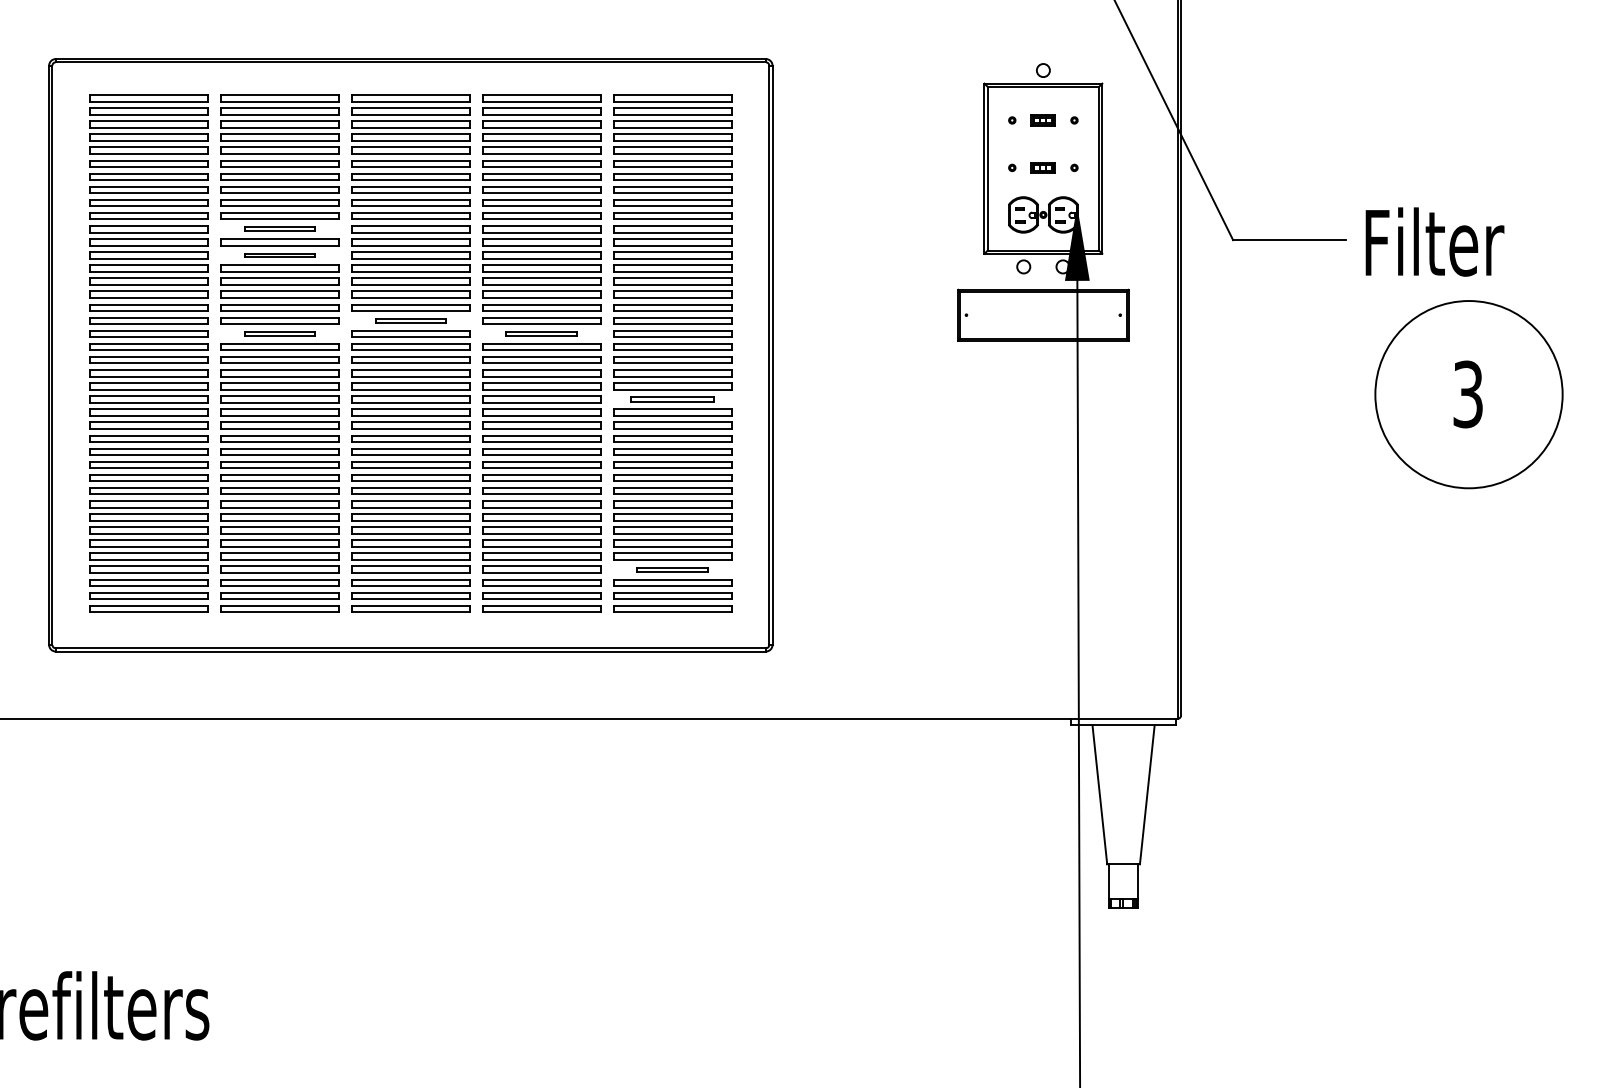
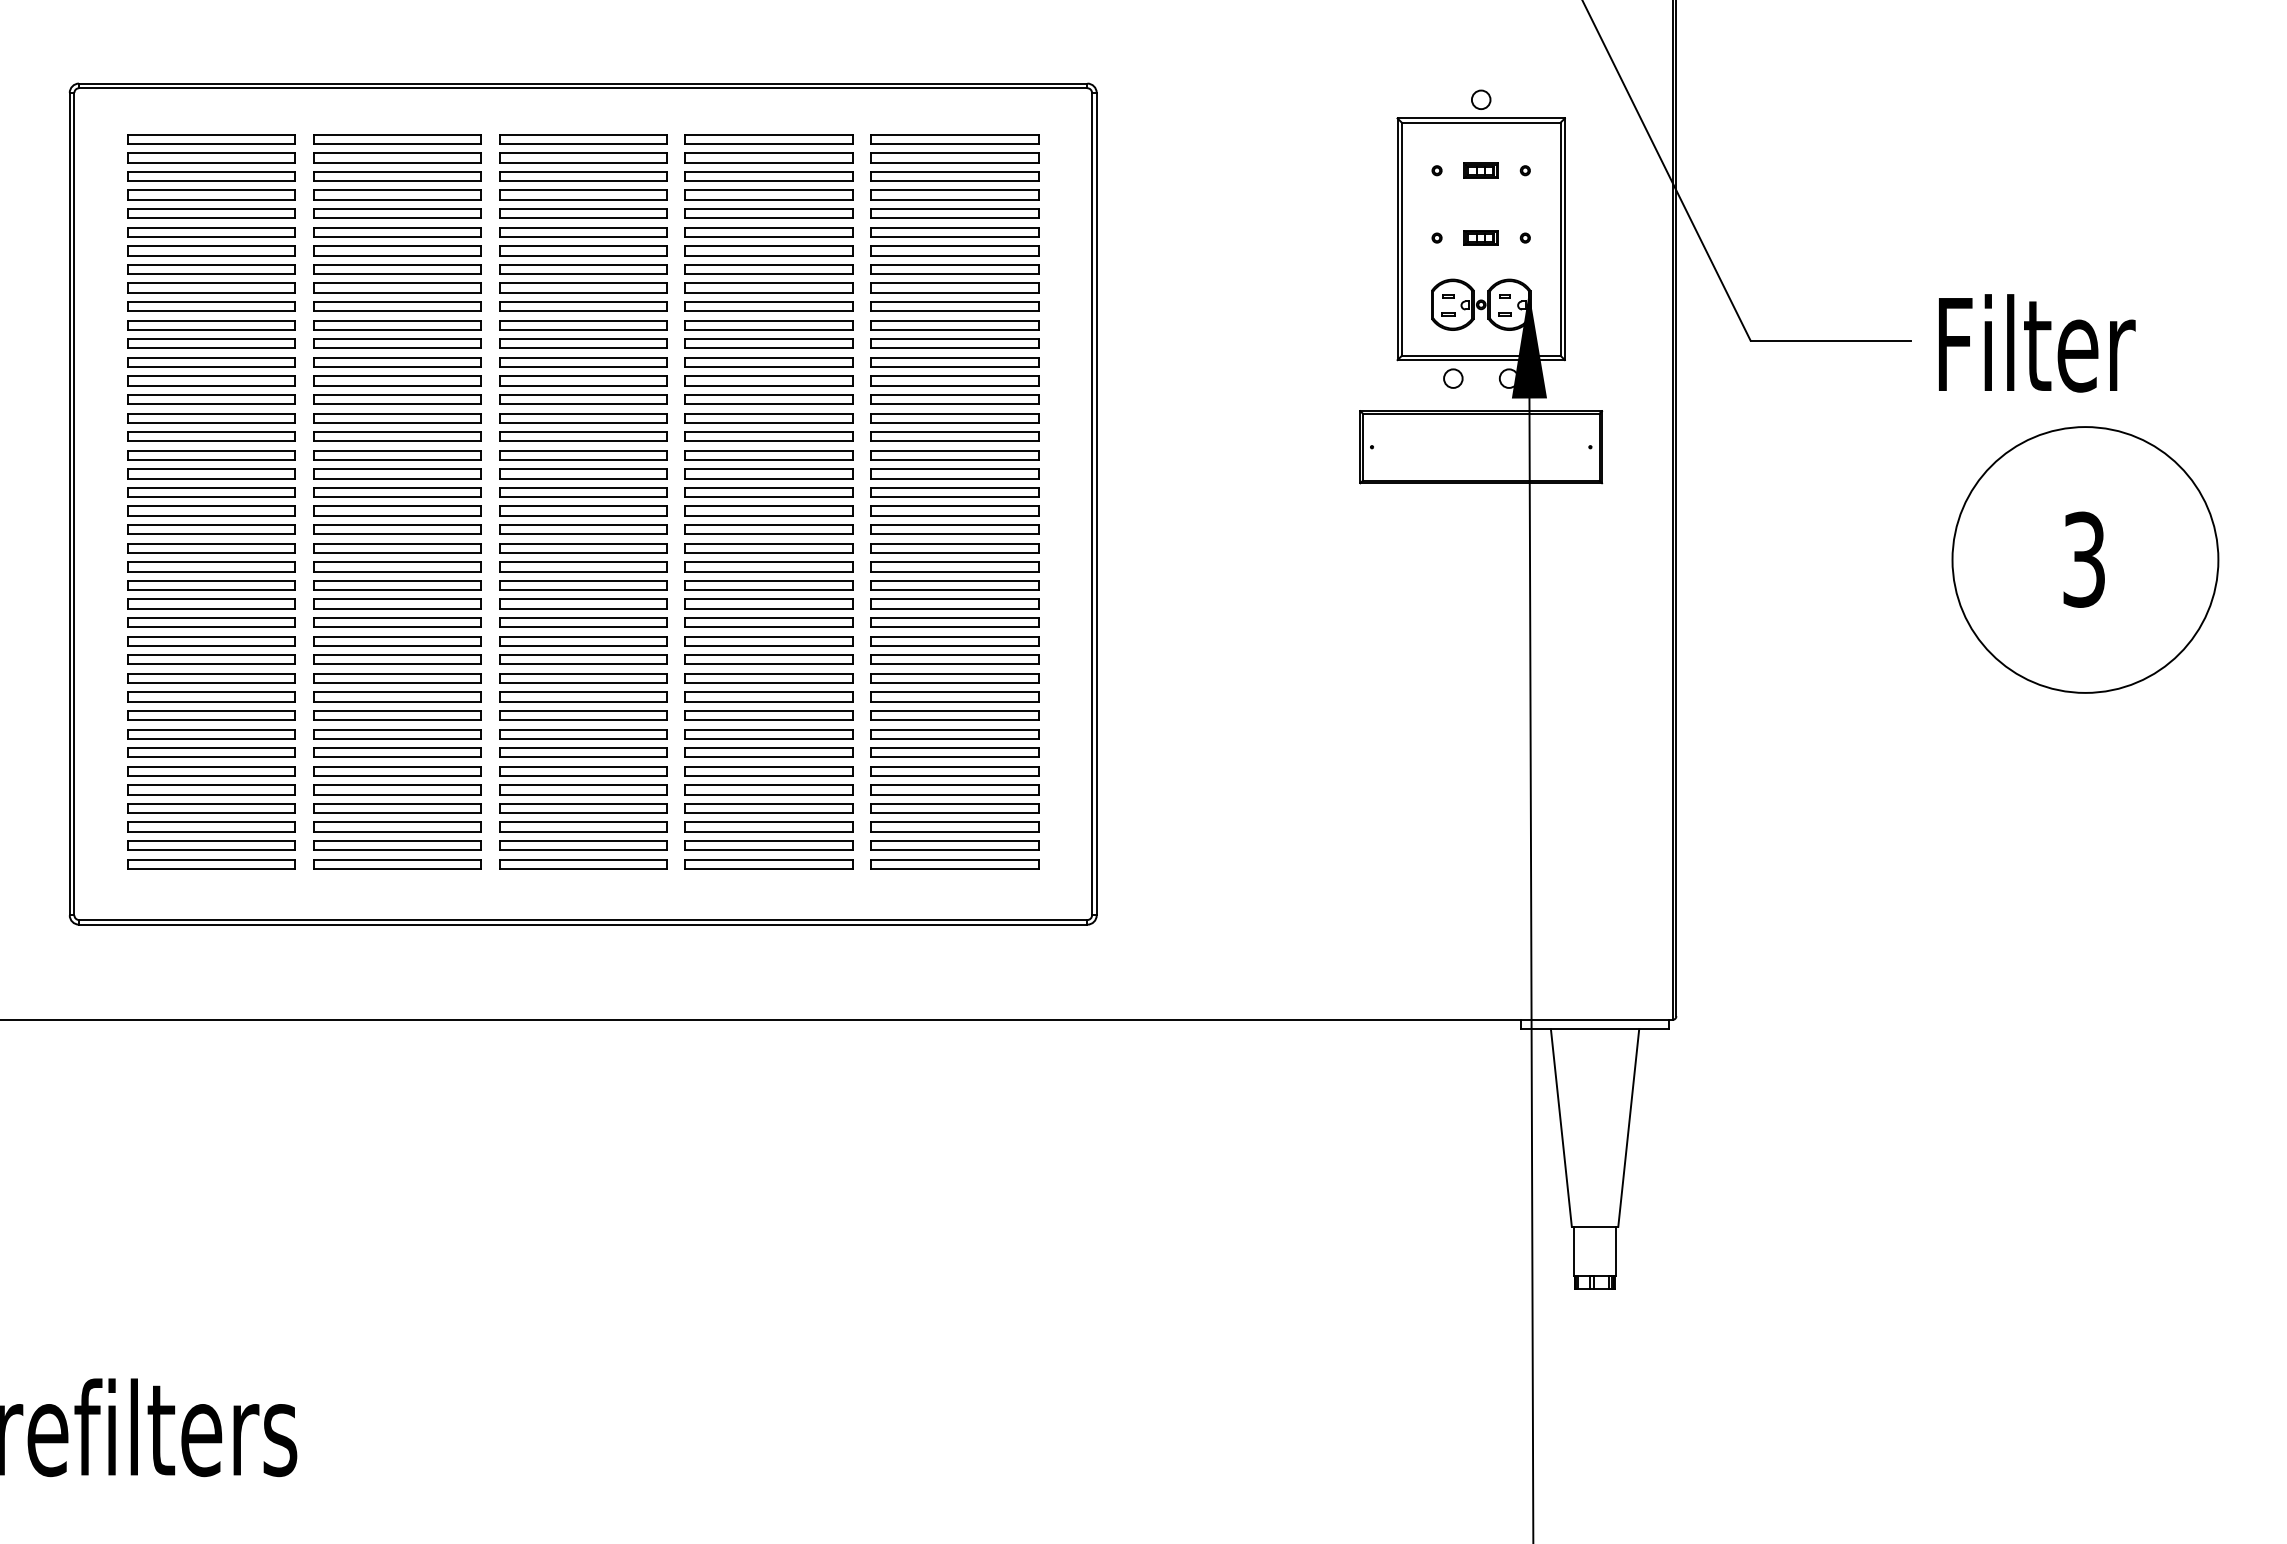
part: (280, 229) -> (397, 325), size x1.67
part: (280, 255) -> (397, 362), size x1.67
part: (411, 321) -> (583, 455), size x1.67
part: (280, 333) -> (397, 473), size x1.67
part: (541, 333) -> (768, 473), size x1.67
part: (672, 399) -> (954, 566), size x1.43
part: (672, 569) -> (954, 808), size x1.67

